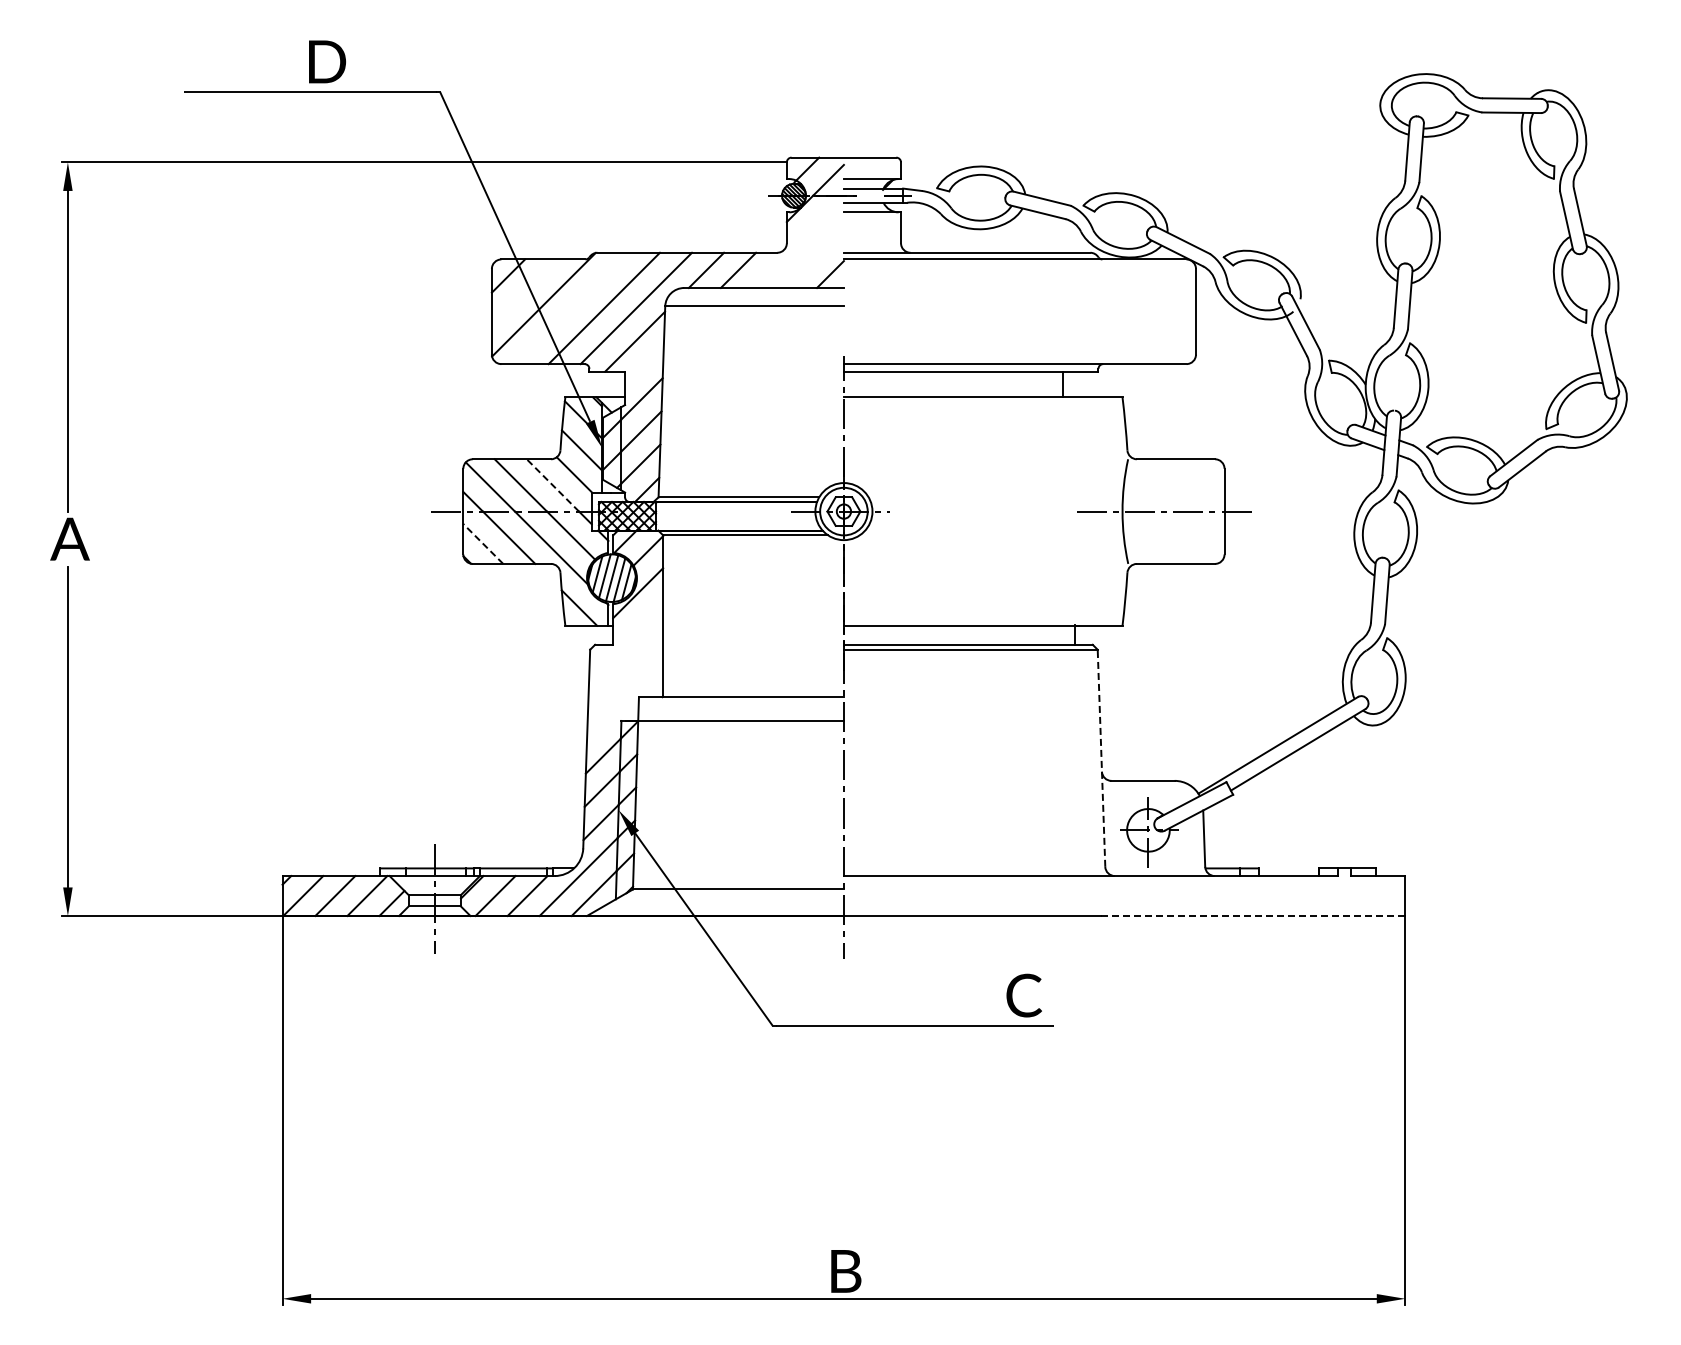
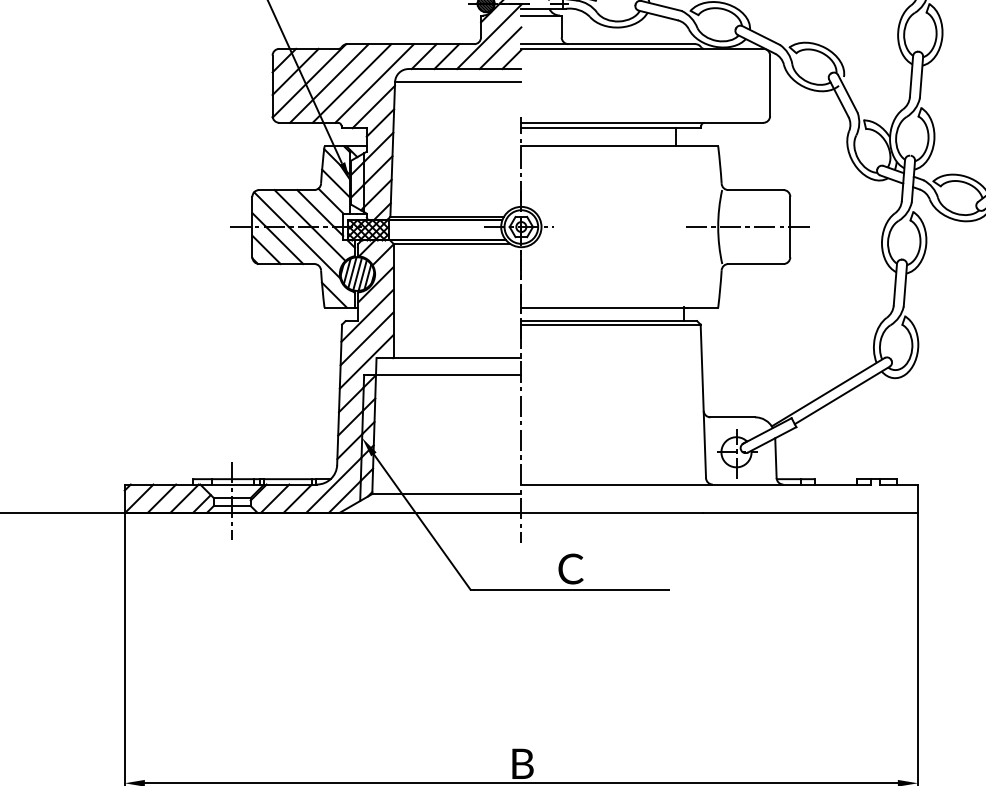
line: (797, 242) -> (488, 36), added
line: (813, 258) -> (499, 48), added
line: (524, 291) -> (295, 71), added
line: (571, 308) -> (328, 83), added
line: (644, 364) -> (380, 123), added
line: (552, 485) -> (315, 208), dashed -> solid
line: (482, 543) -> (265, 249), dashed -> solid
line: (626, 637) -> (367, 316), added
line: (625, 669) -> (367, 338), added
line: (625, 702) -> (367, 361), added
line: (1101, 758) -> (703, 401), dashed -> solid
line: (1253, 915) -> (810, 512), dashed -> solid
text: (1023, 995) -> (570, 568), moved

